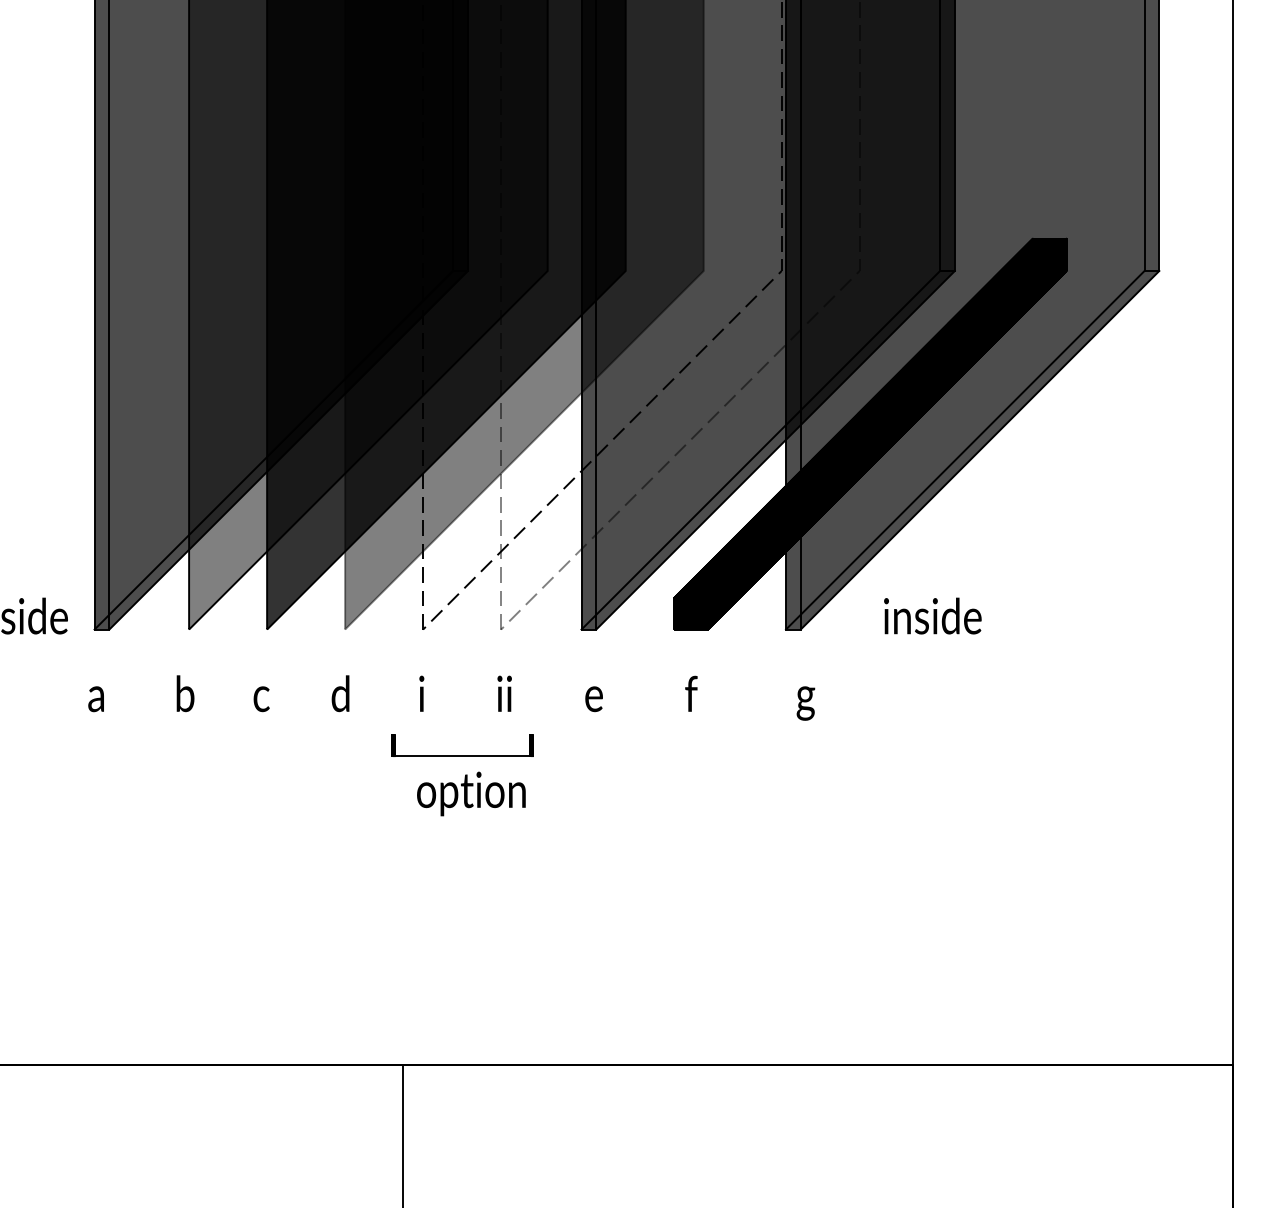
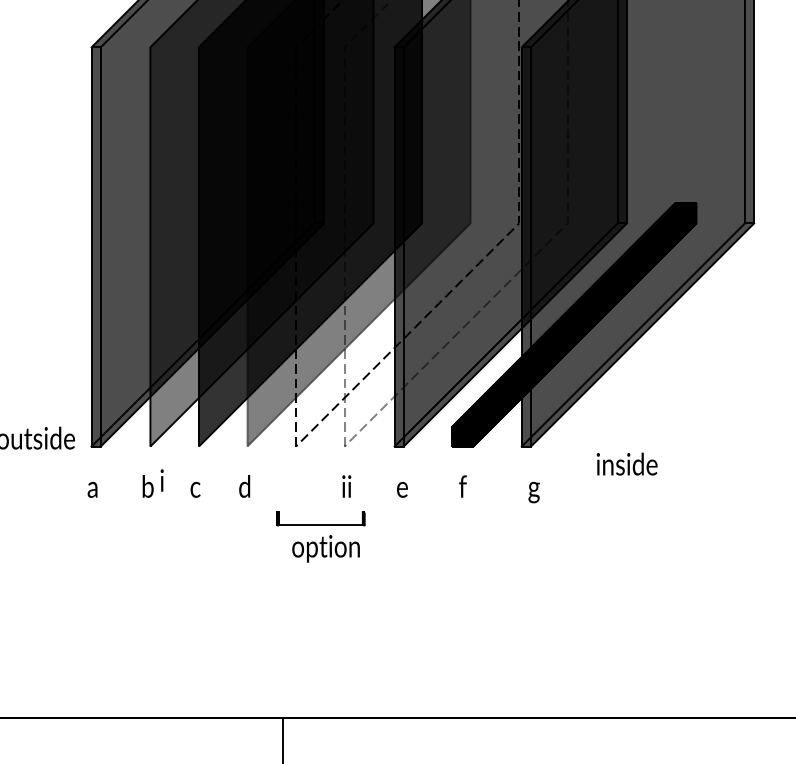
text: (933, 615) -> (627, 463), moved
text: (420, 693) -> (161, 480), moved

